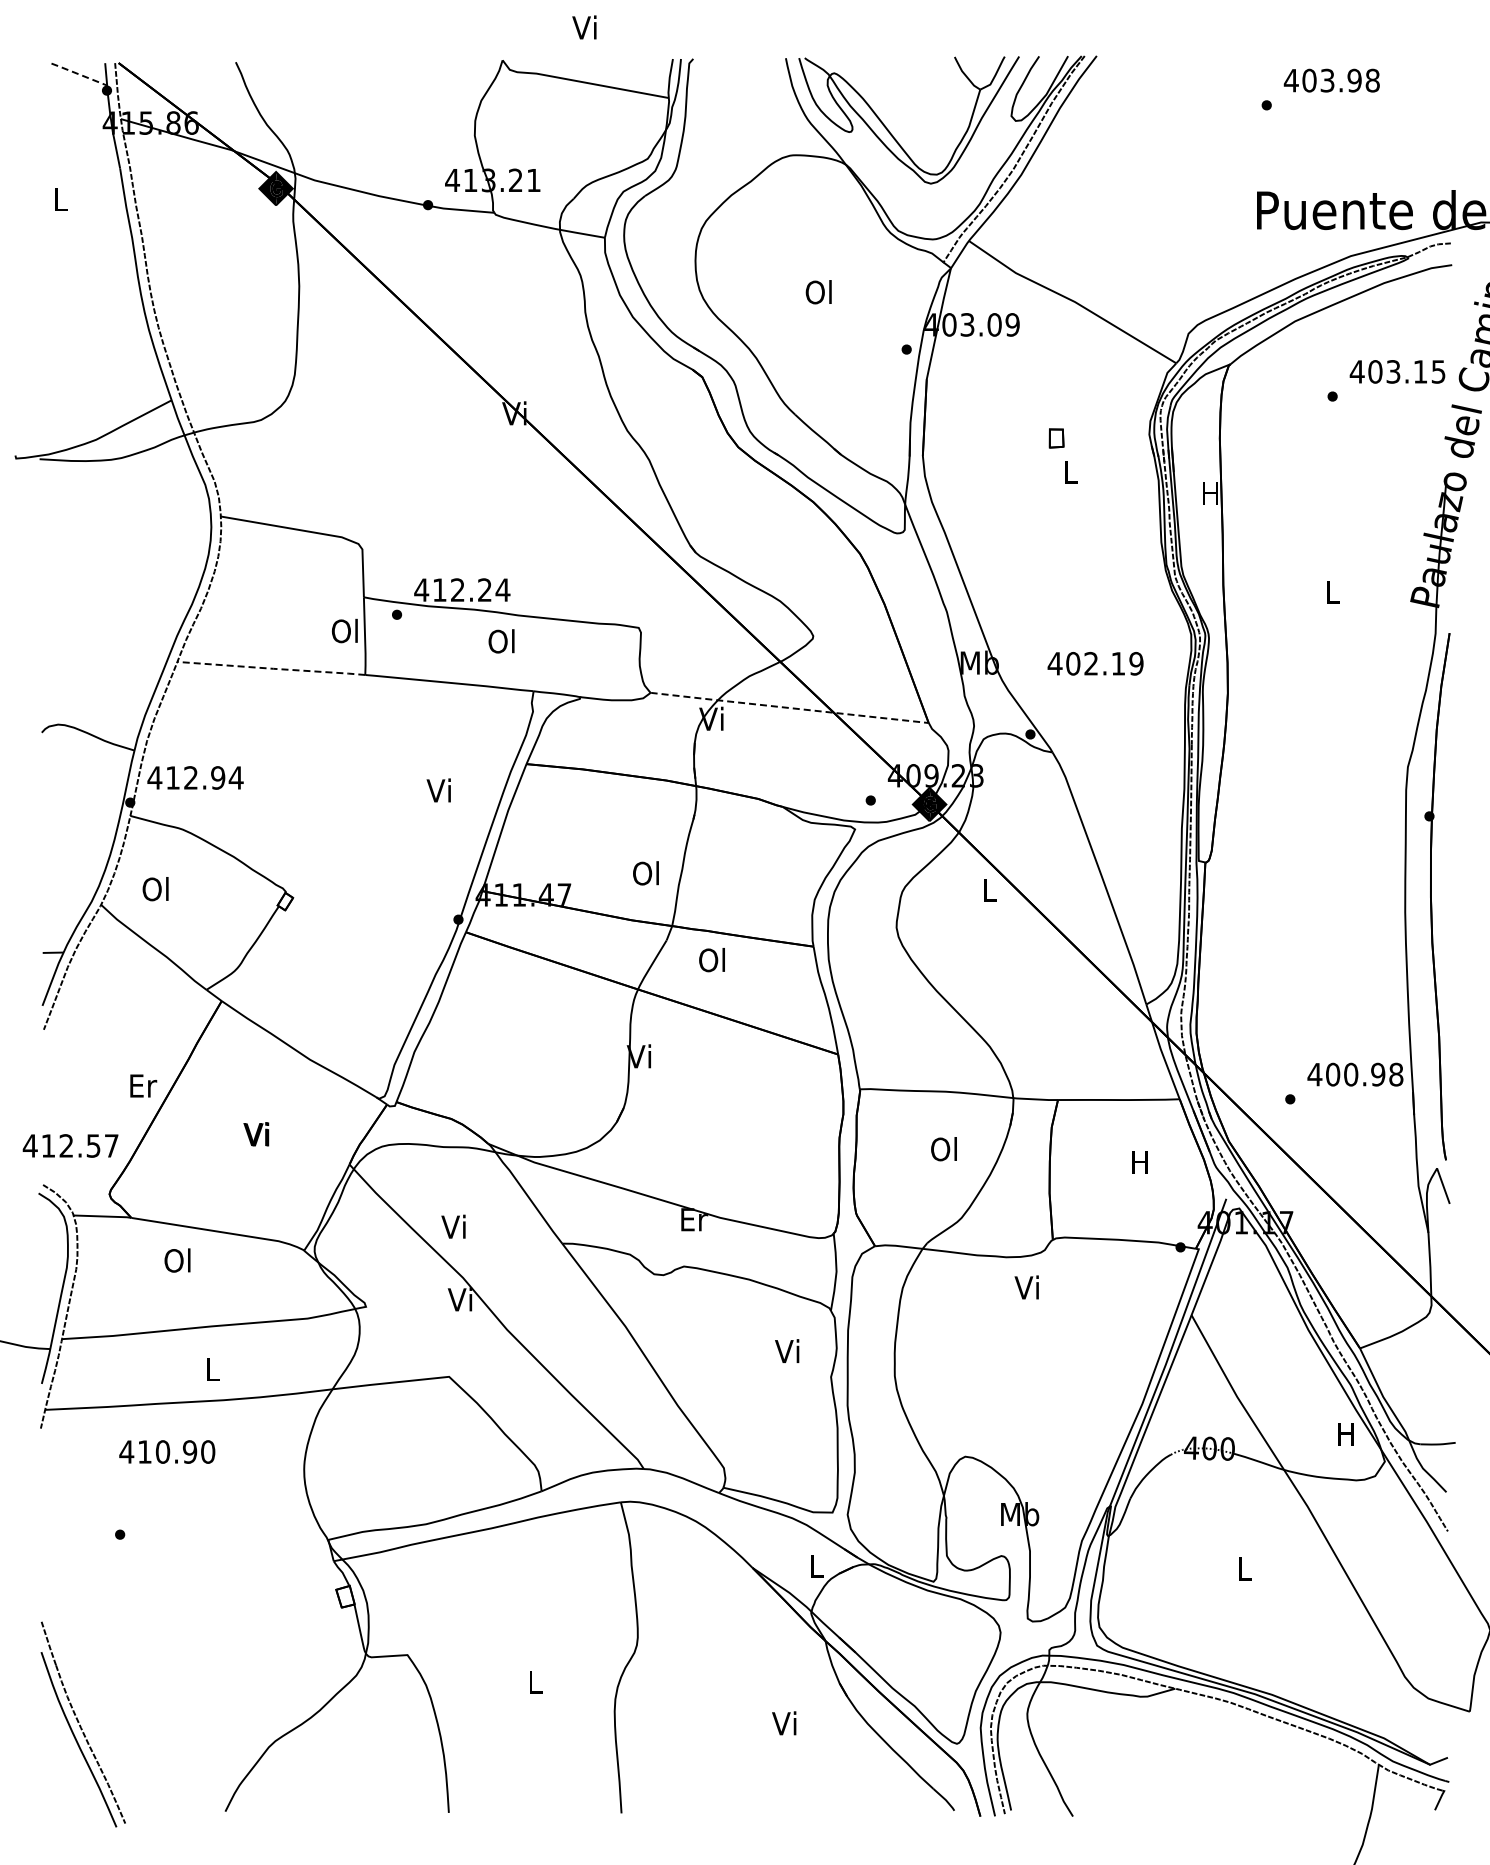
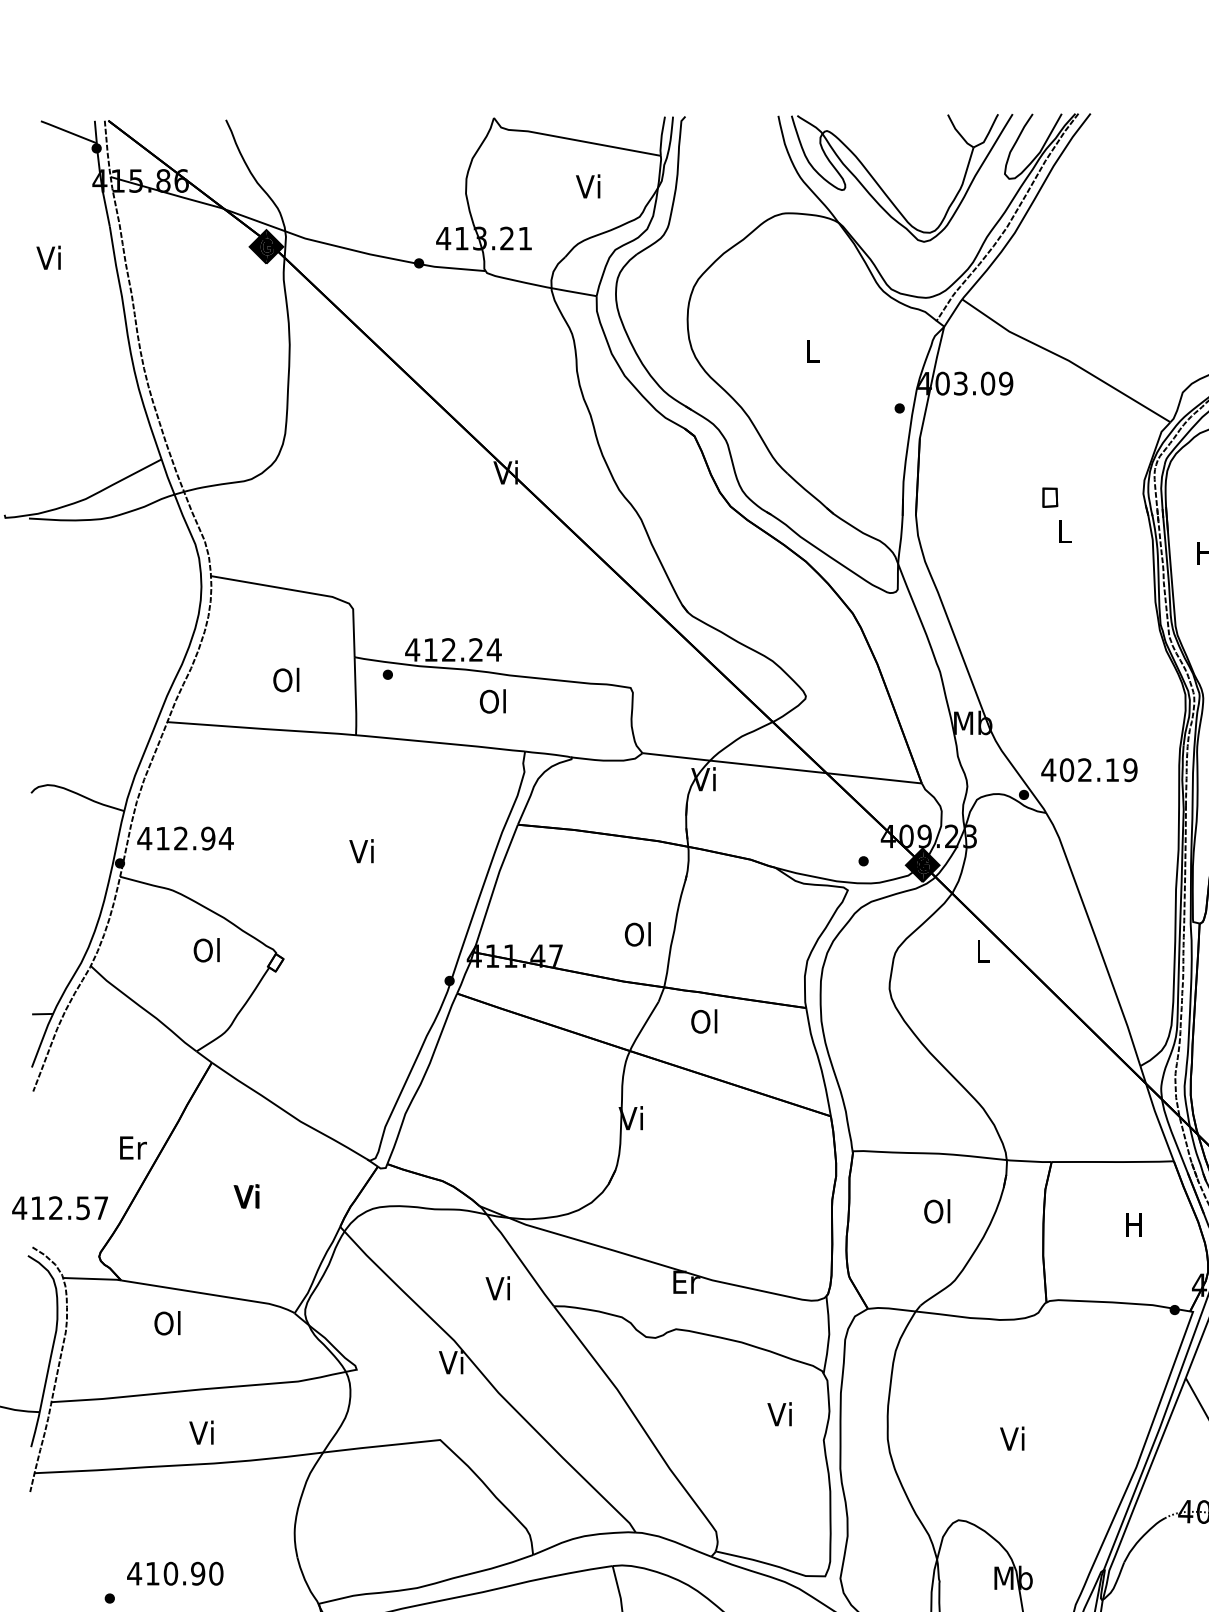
text: (584, 27) -> (588, 186), moved
line: (78, 74) -> (68, 132), dashed -> solid
text: (59, 199) -> (48, 257), L -> Vi
text: (818, 292) -> (811, 351), Ol -> L
text: (344, 630) -> (285, 679), moved
text: (1095, 663) -> (1089, 769), moved
line: (272, 668) -> (262, 728), dashed -> solid
line: (787, 707) -> (780, 767), dashed -> solid
text: (438, 790) -> (361, 851), moved
text: (155, 889) -> (206, 950), moved
text: (453, 1226) -> (497, 1288), moved
text: (1026, 1287) -> (1011, 1438), moved
text: (211, 1369) -> (201, 1432), L -> Vi
text: (167, 1451) -> (175, 1573), moved

